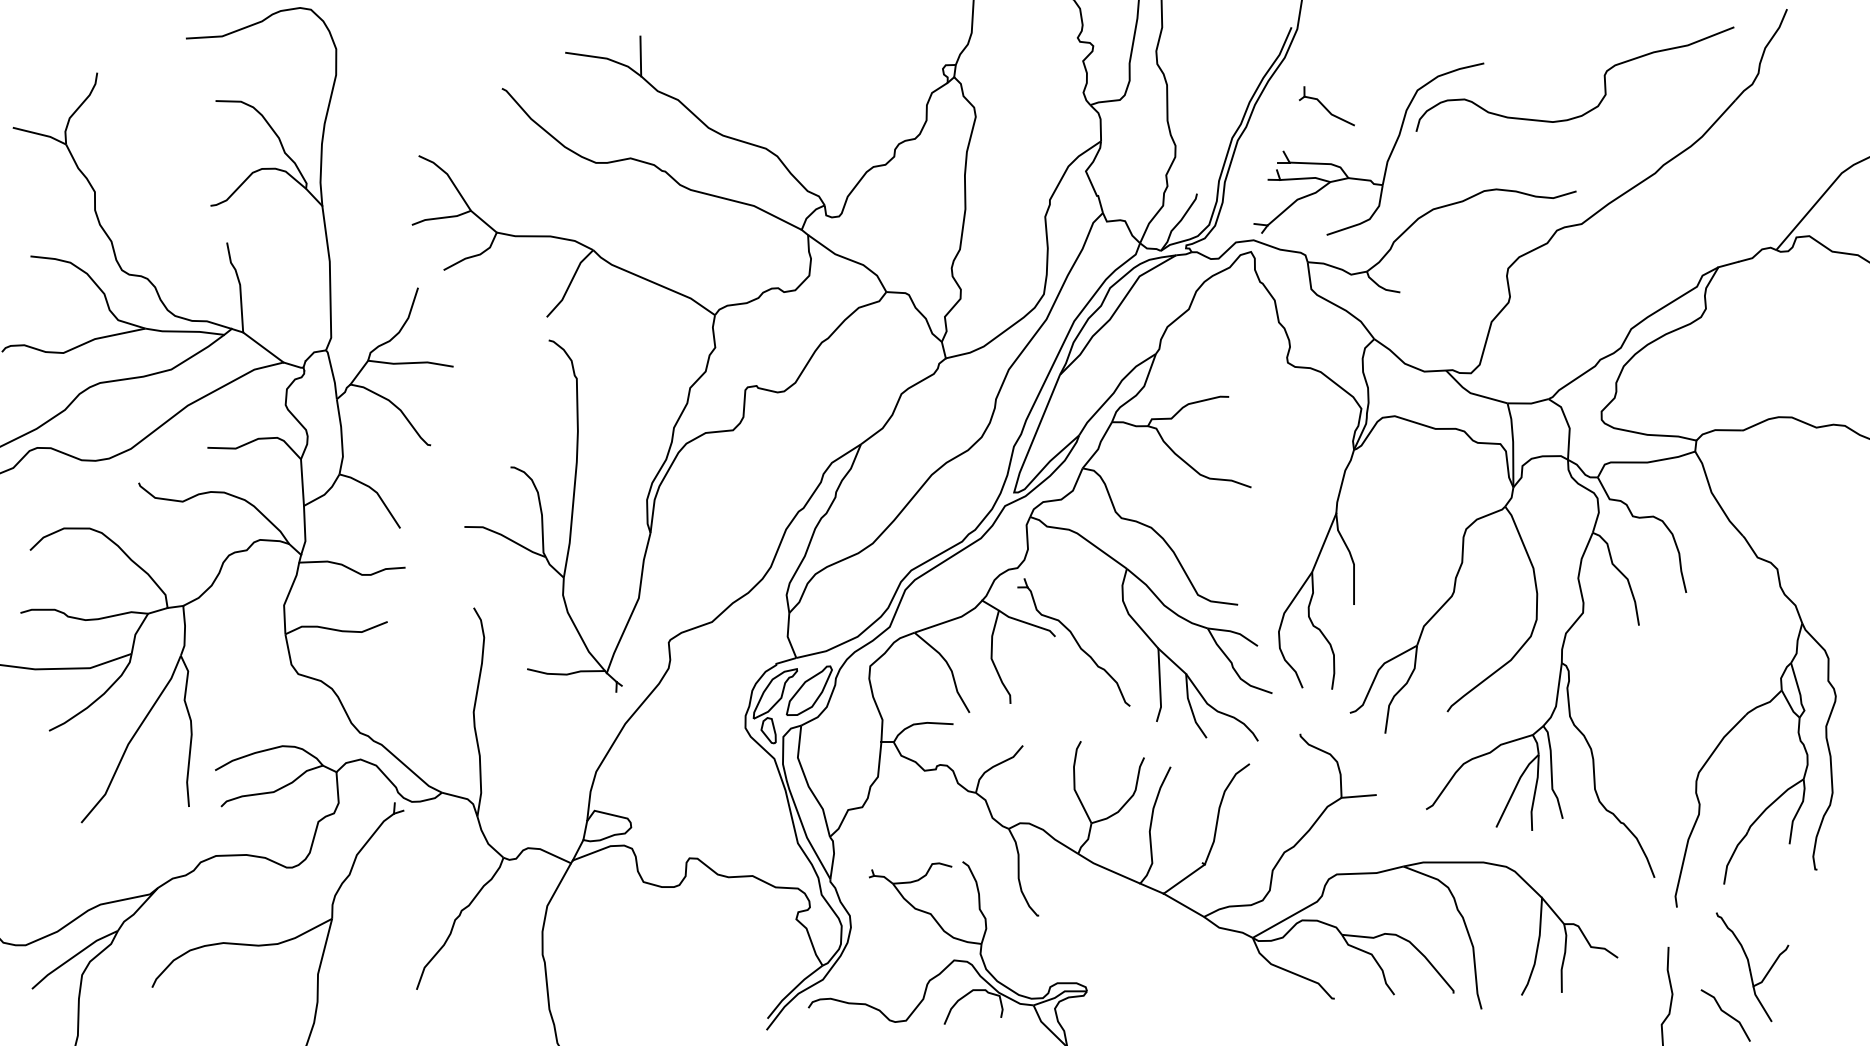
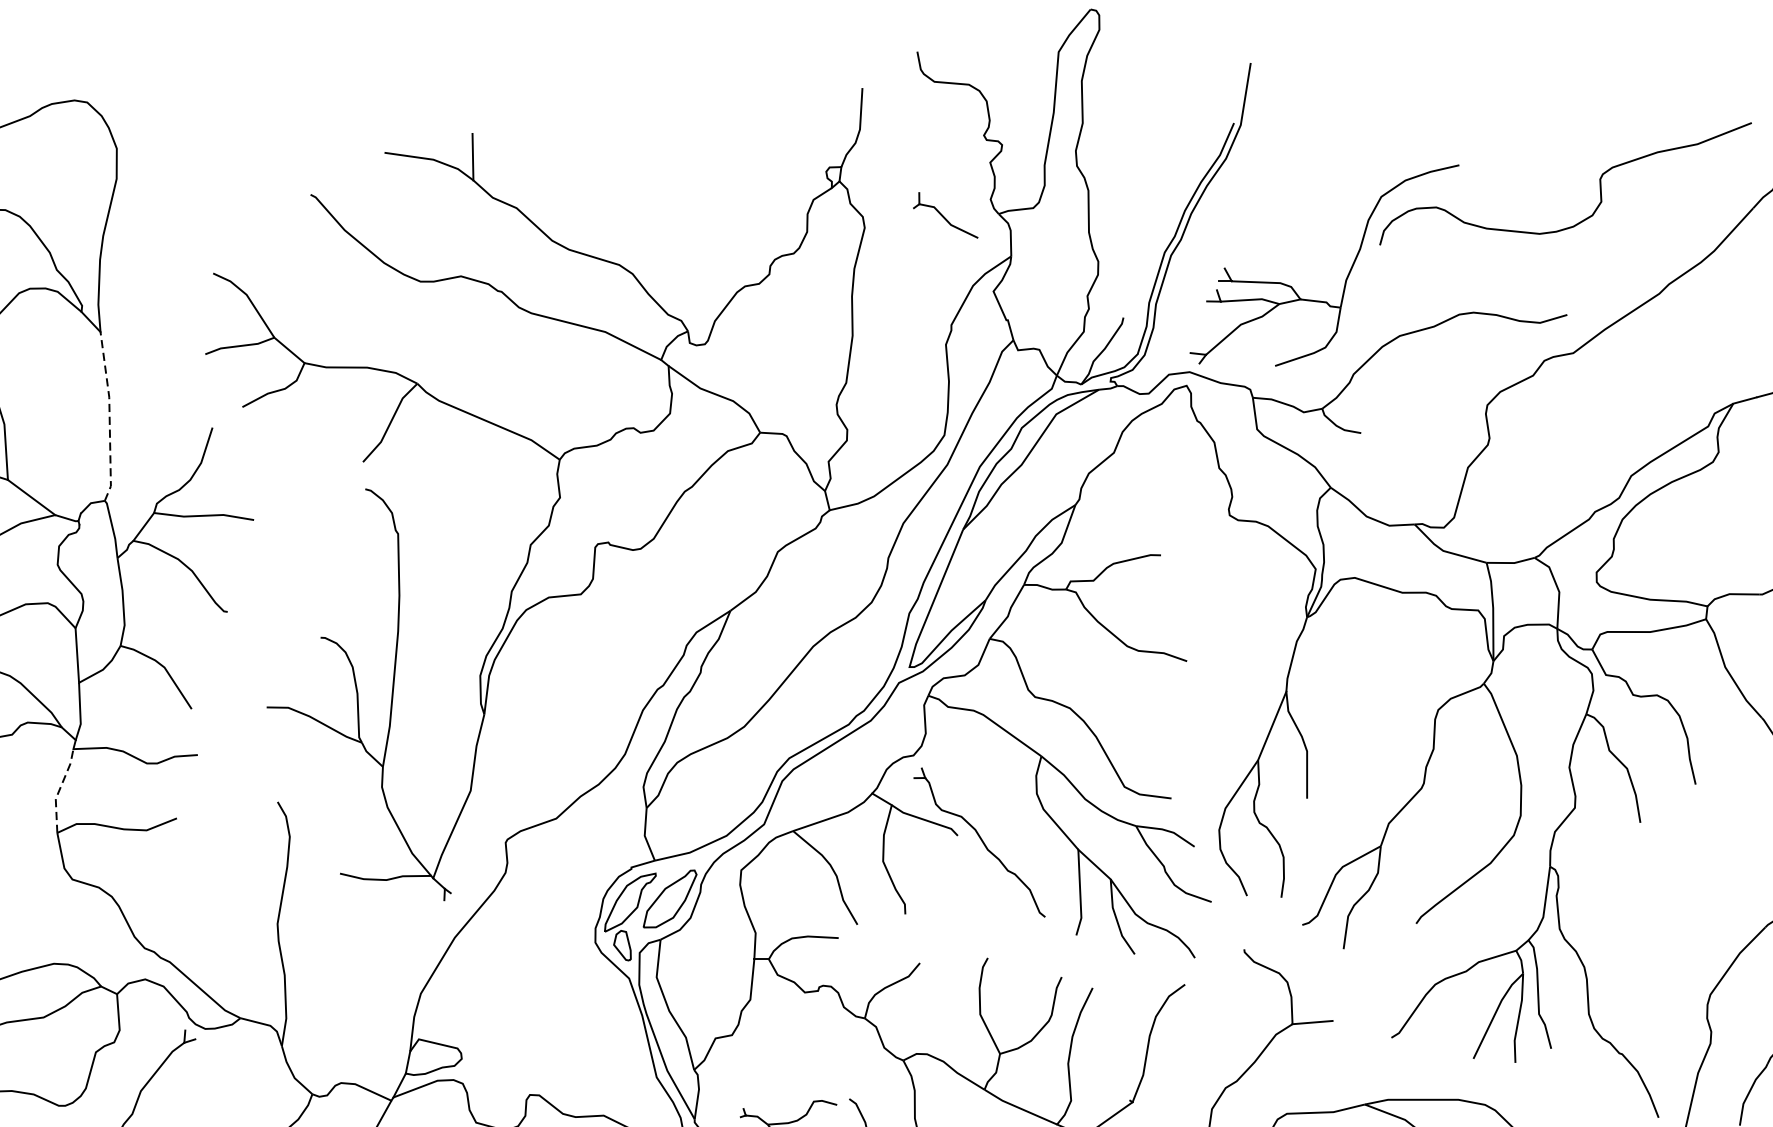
part: (1326, 106) -> (945, 215), moved
line: (330, 278) -> (110, 416), solid -> dashed
line: (287, 597) -> (59, 789), solid -> dashed

